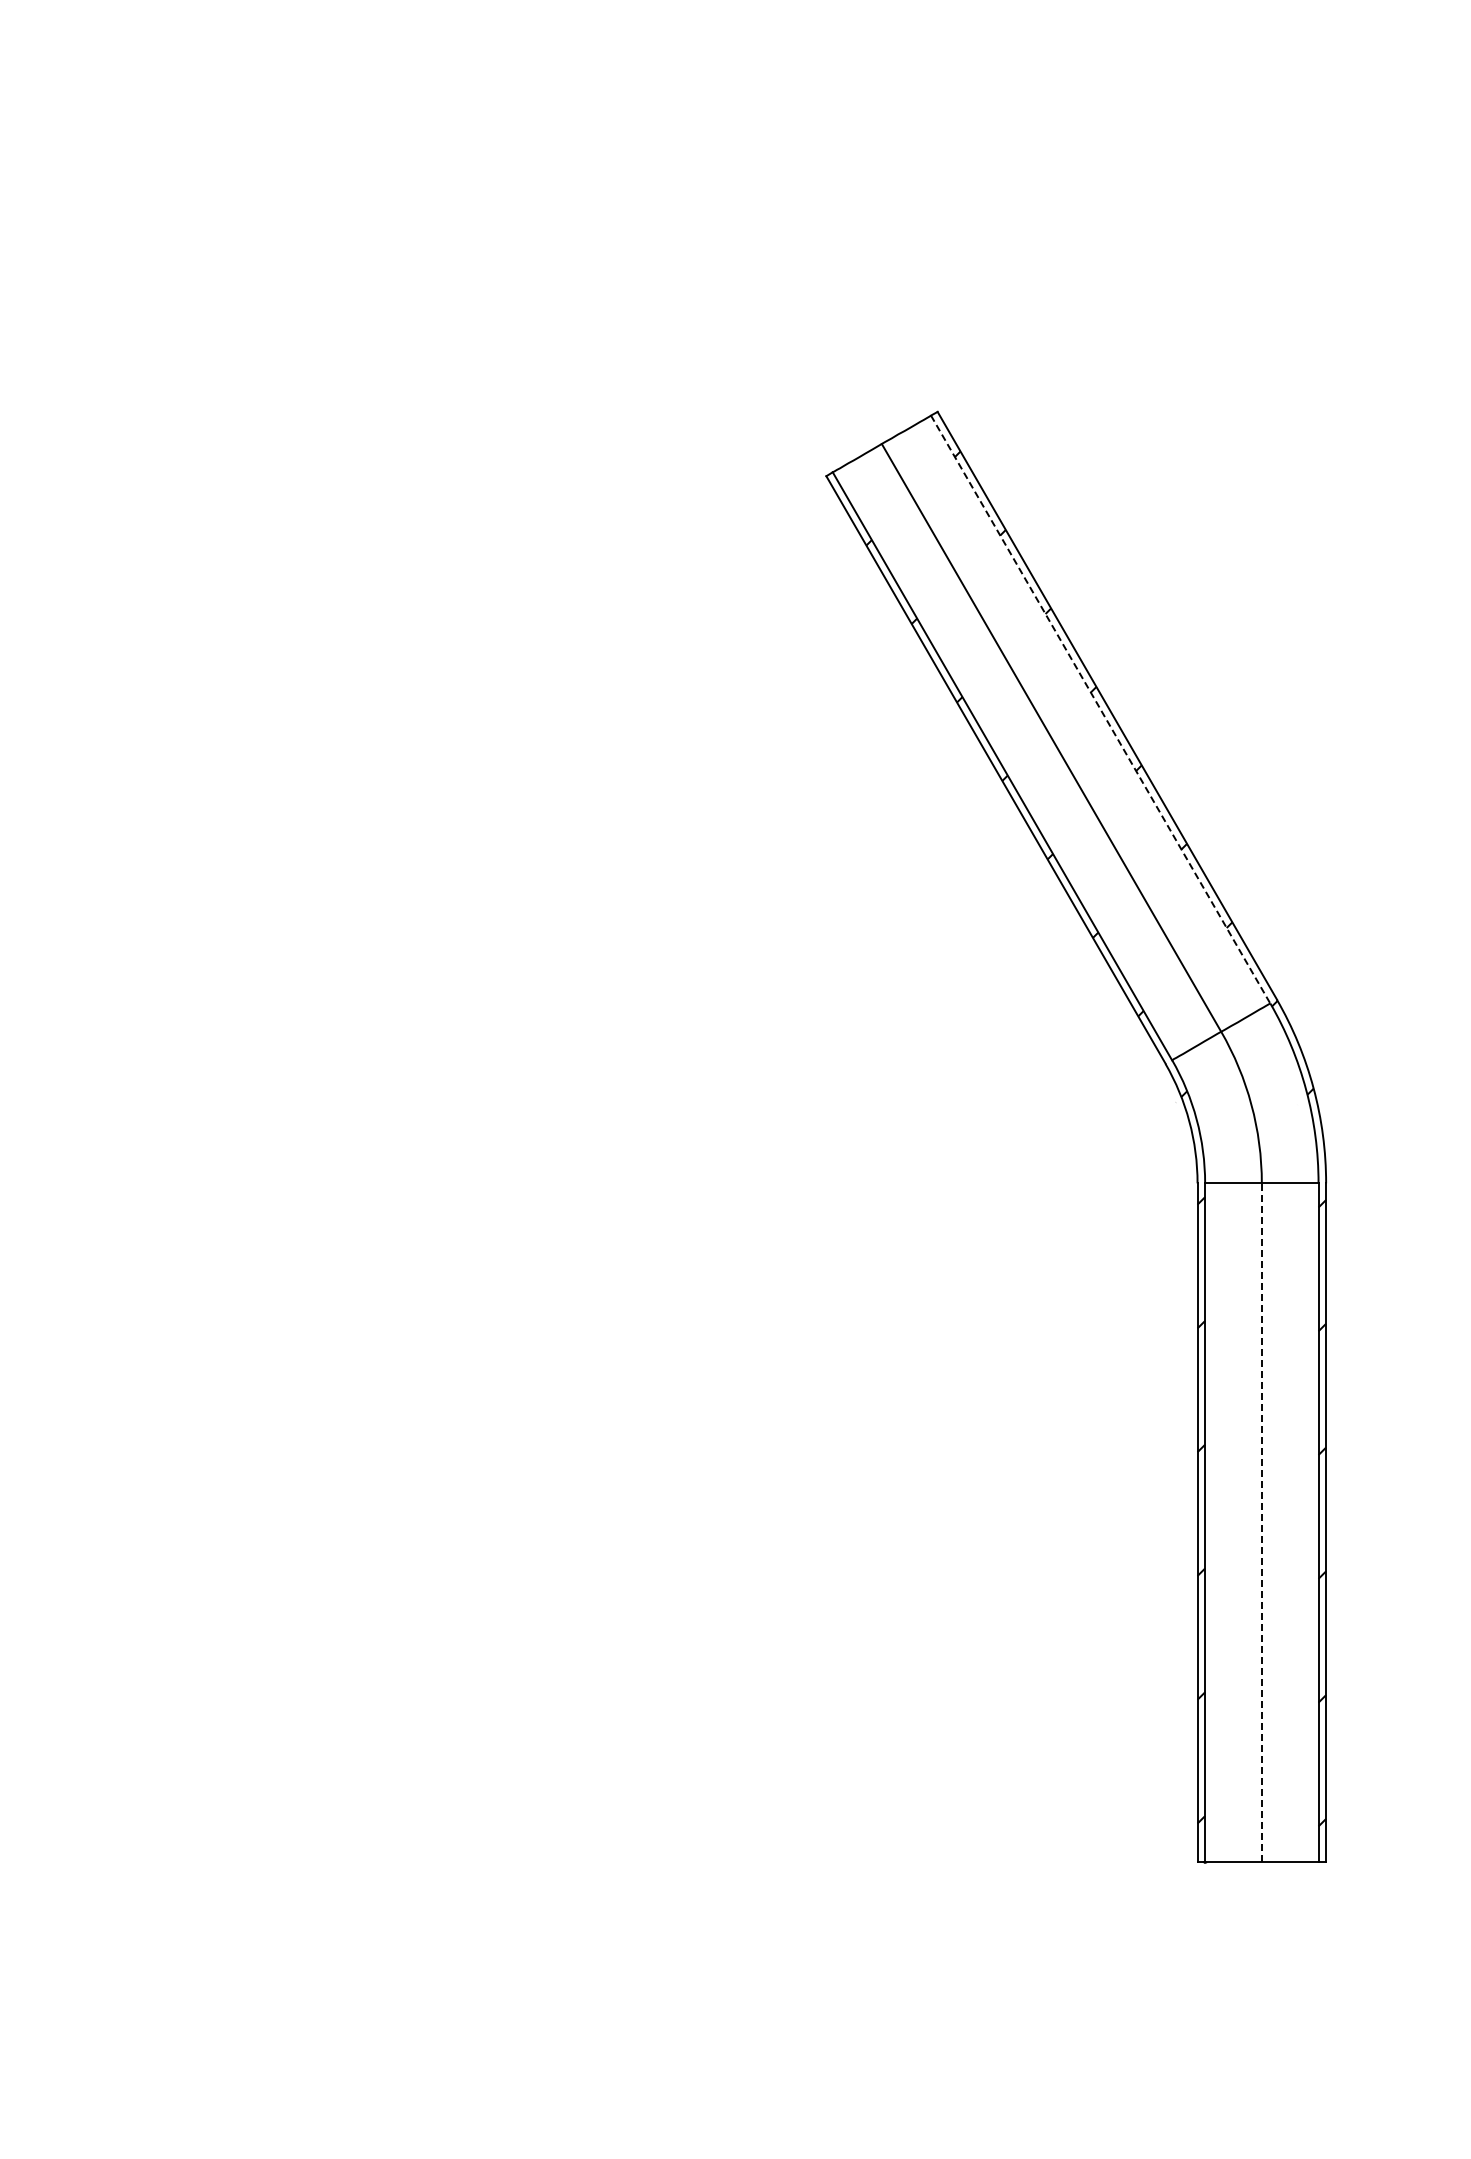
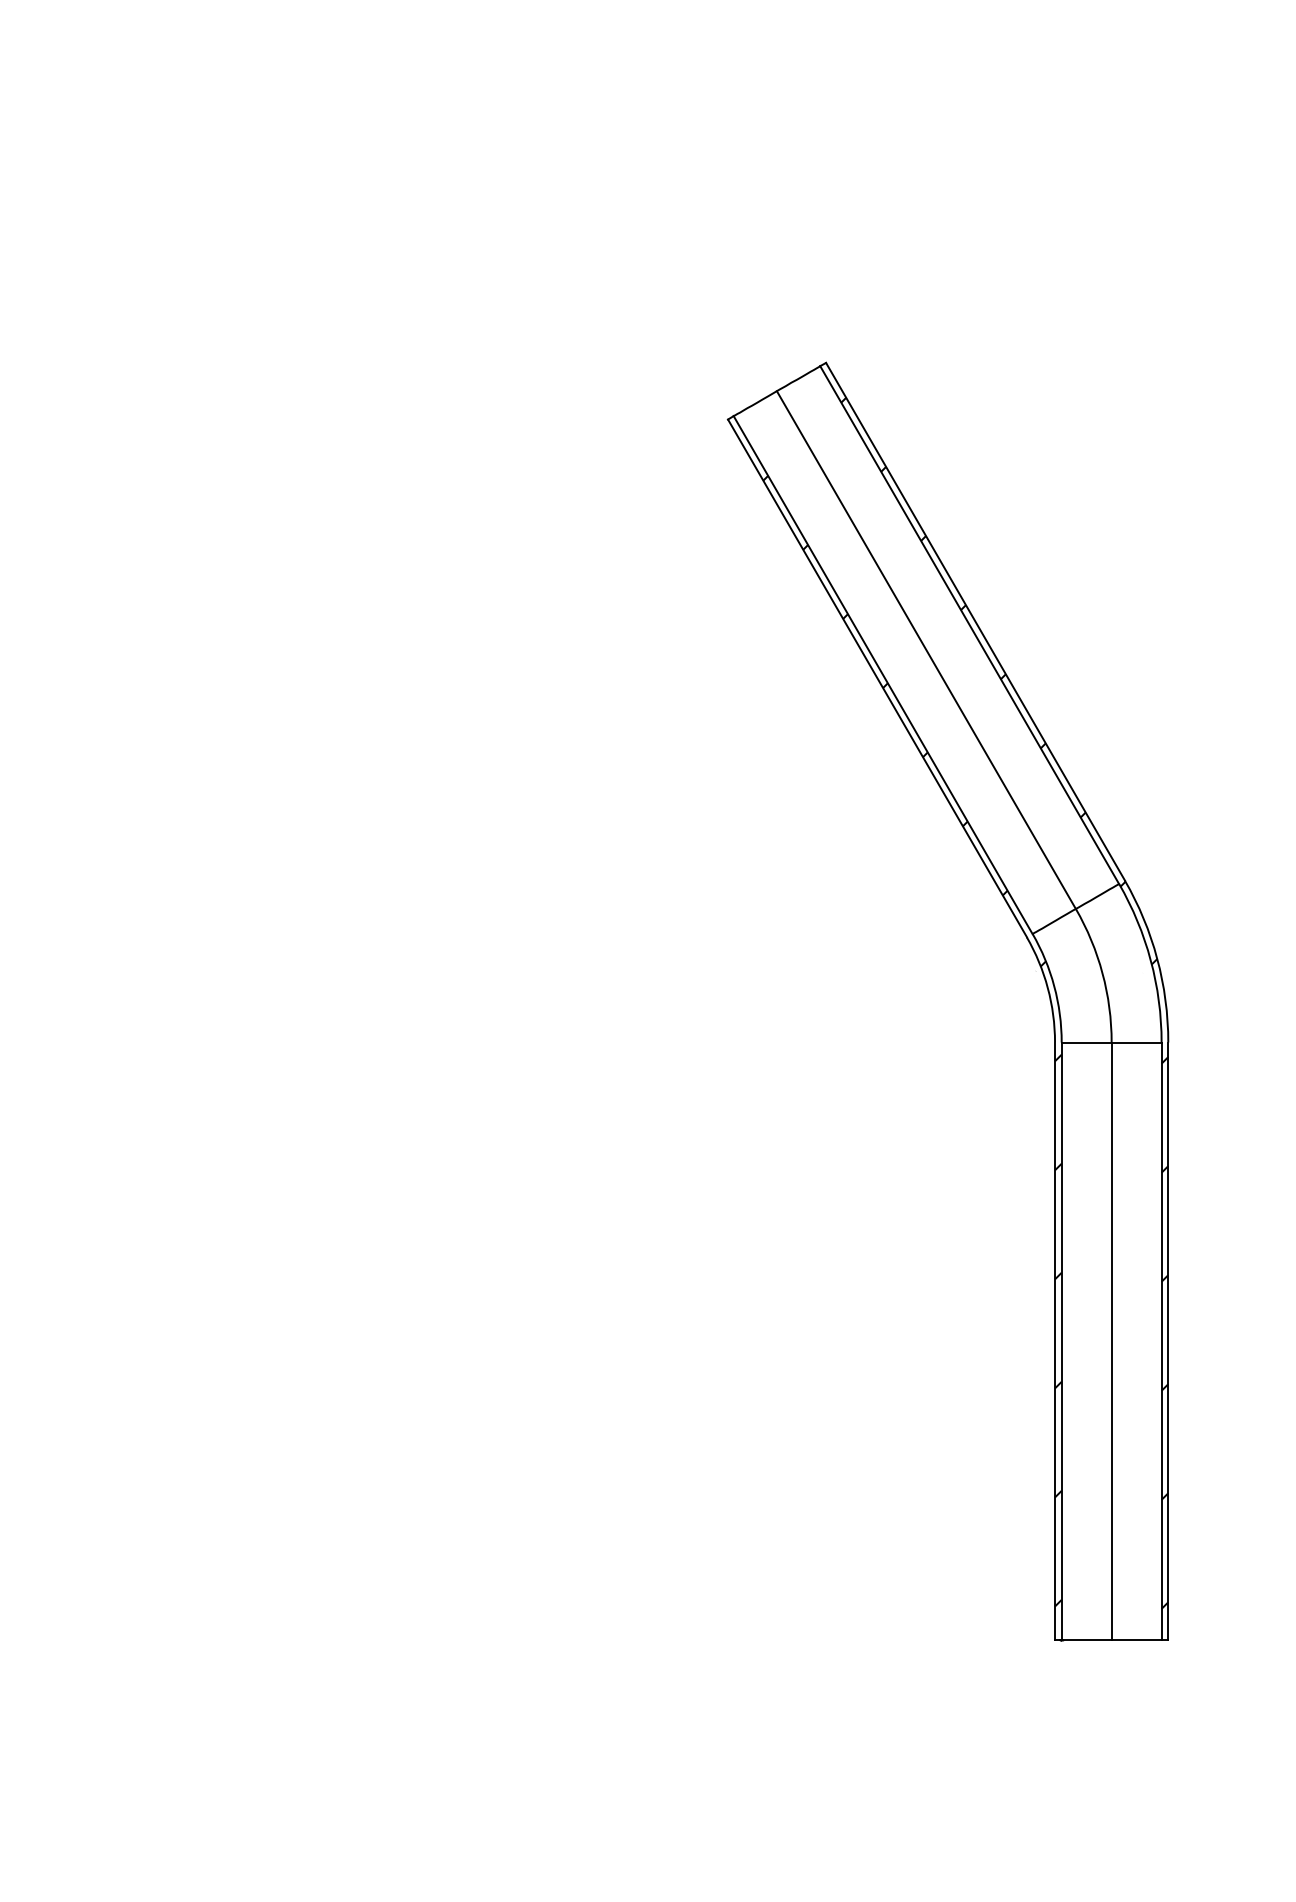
line: (1100, 710) -> (969, 625), dashed -> solid
line: (1261, 1522) -> (1111, 1341), dashed -> solid

